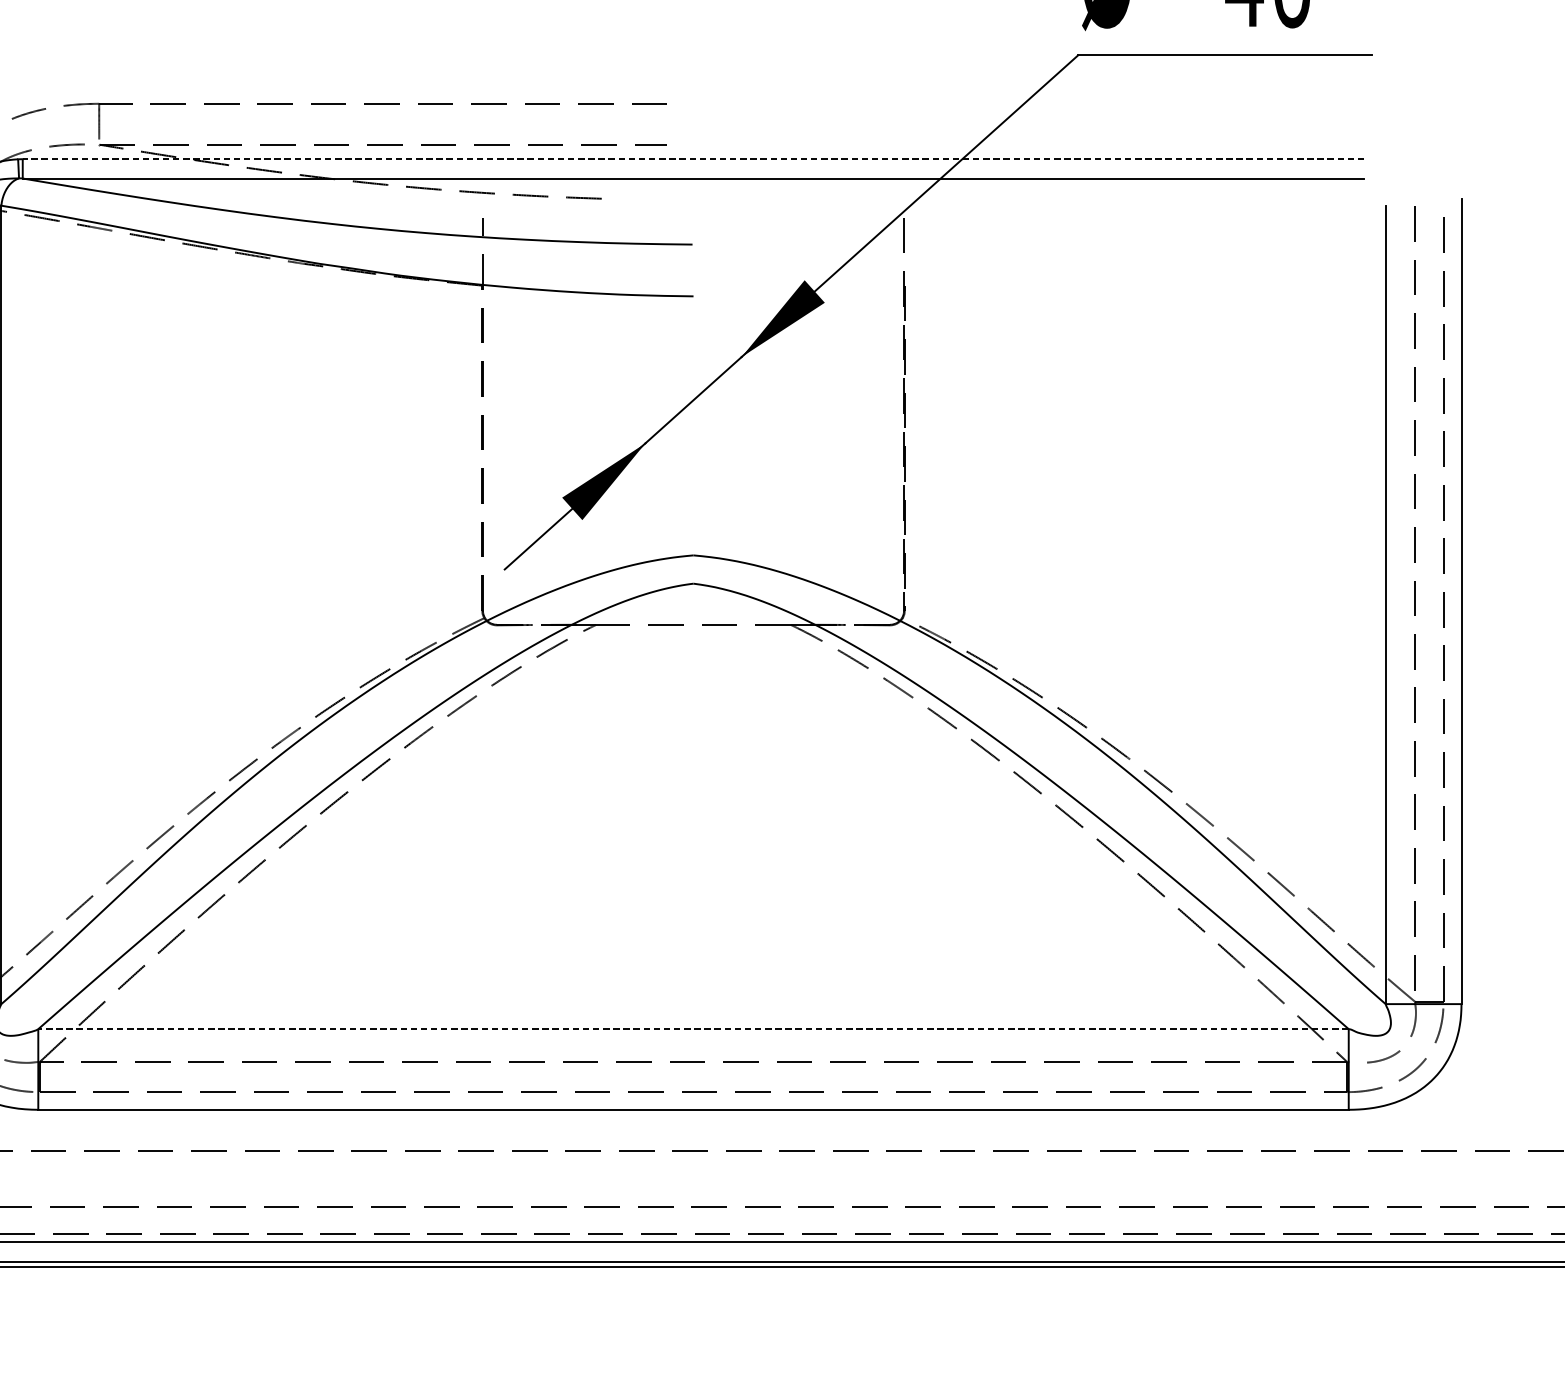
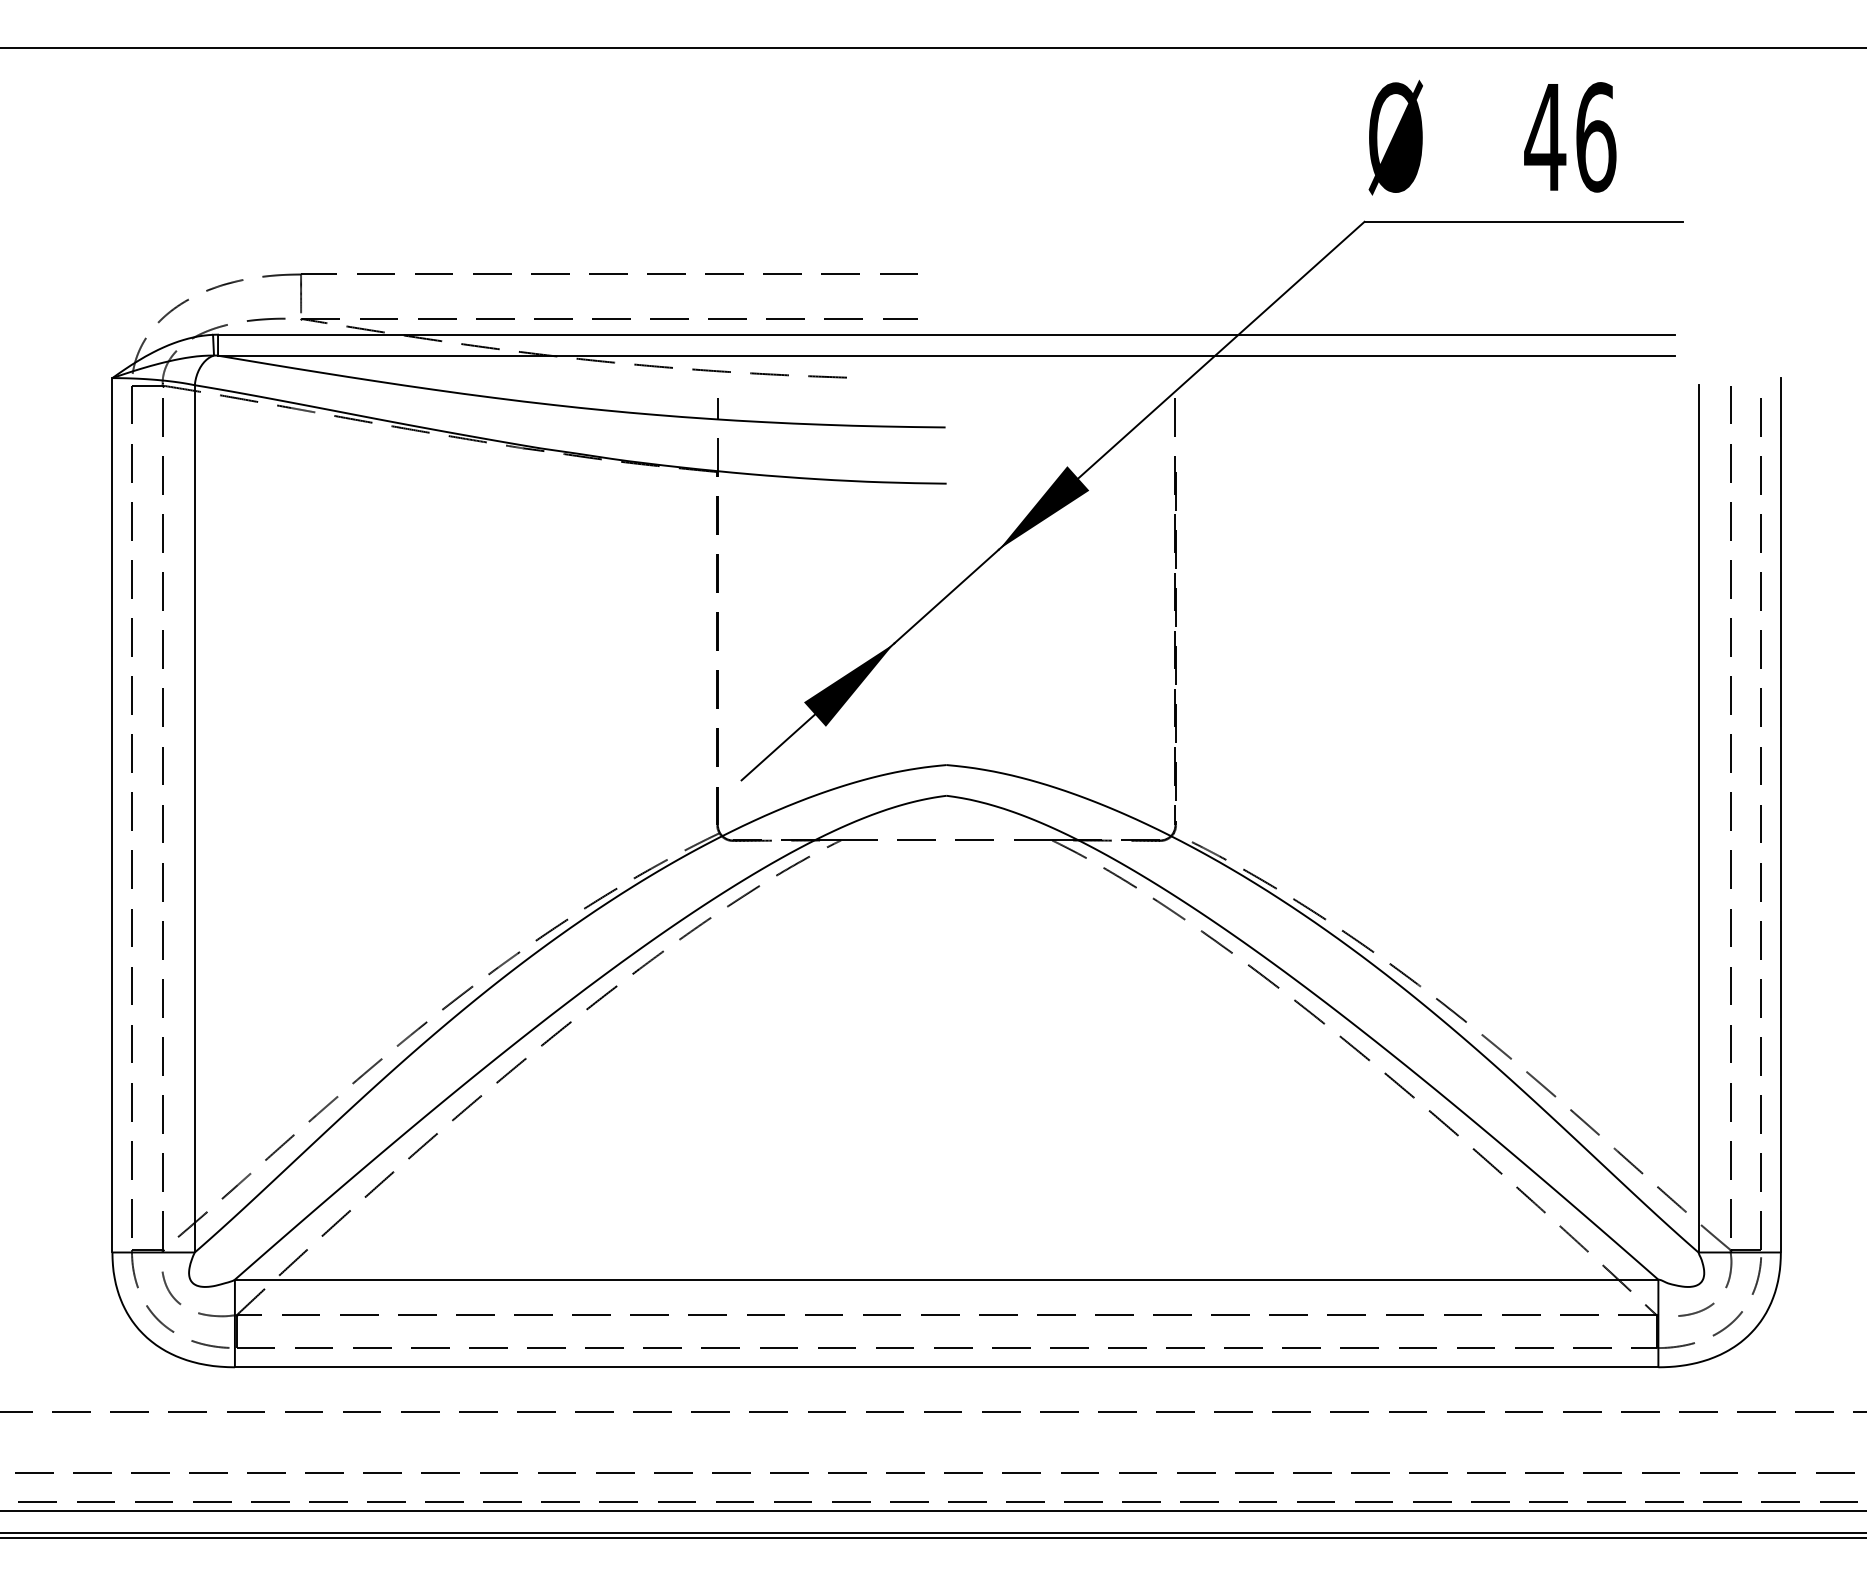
line: (693, 159) -> (946, 334), dashed -> solid
line: (693, 1028) -> (946, 1279), dashed -> solid

